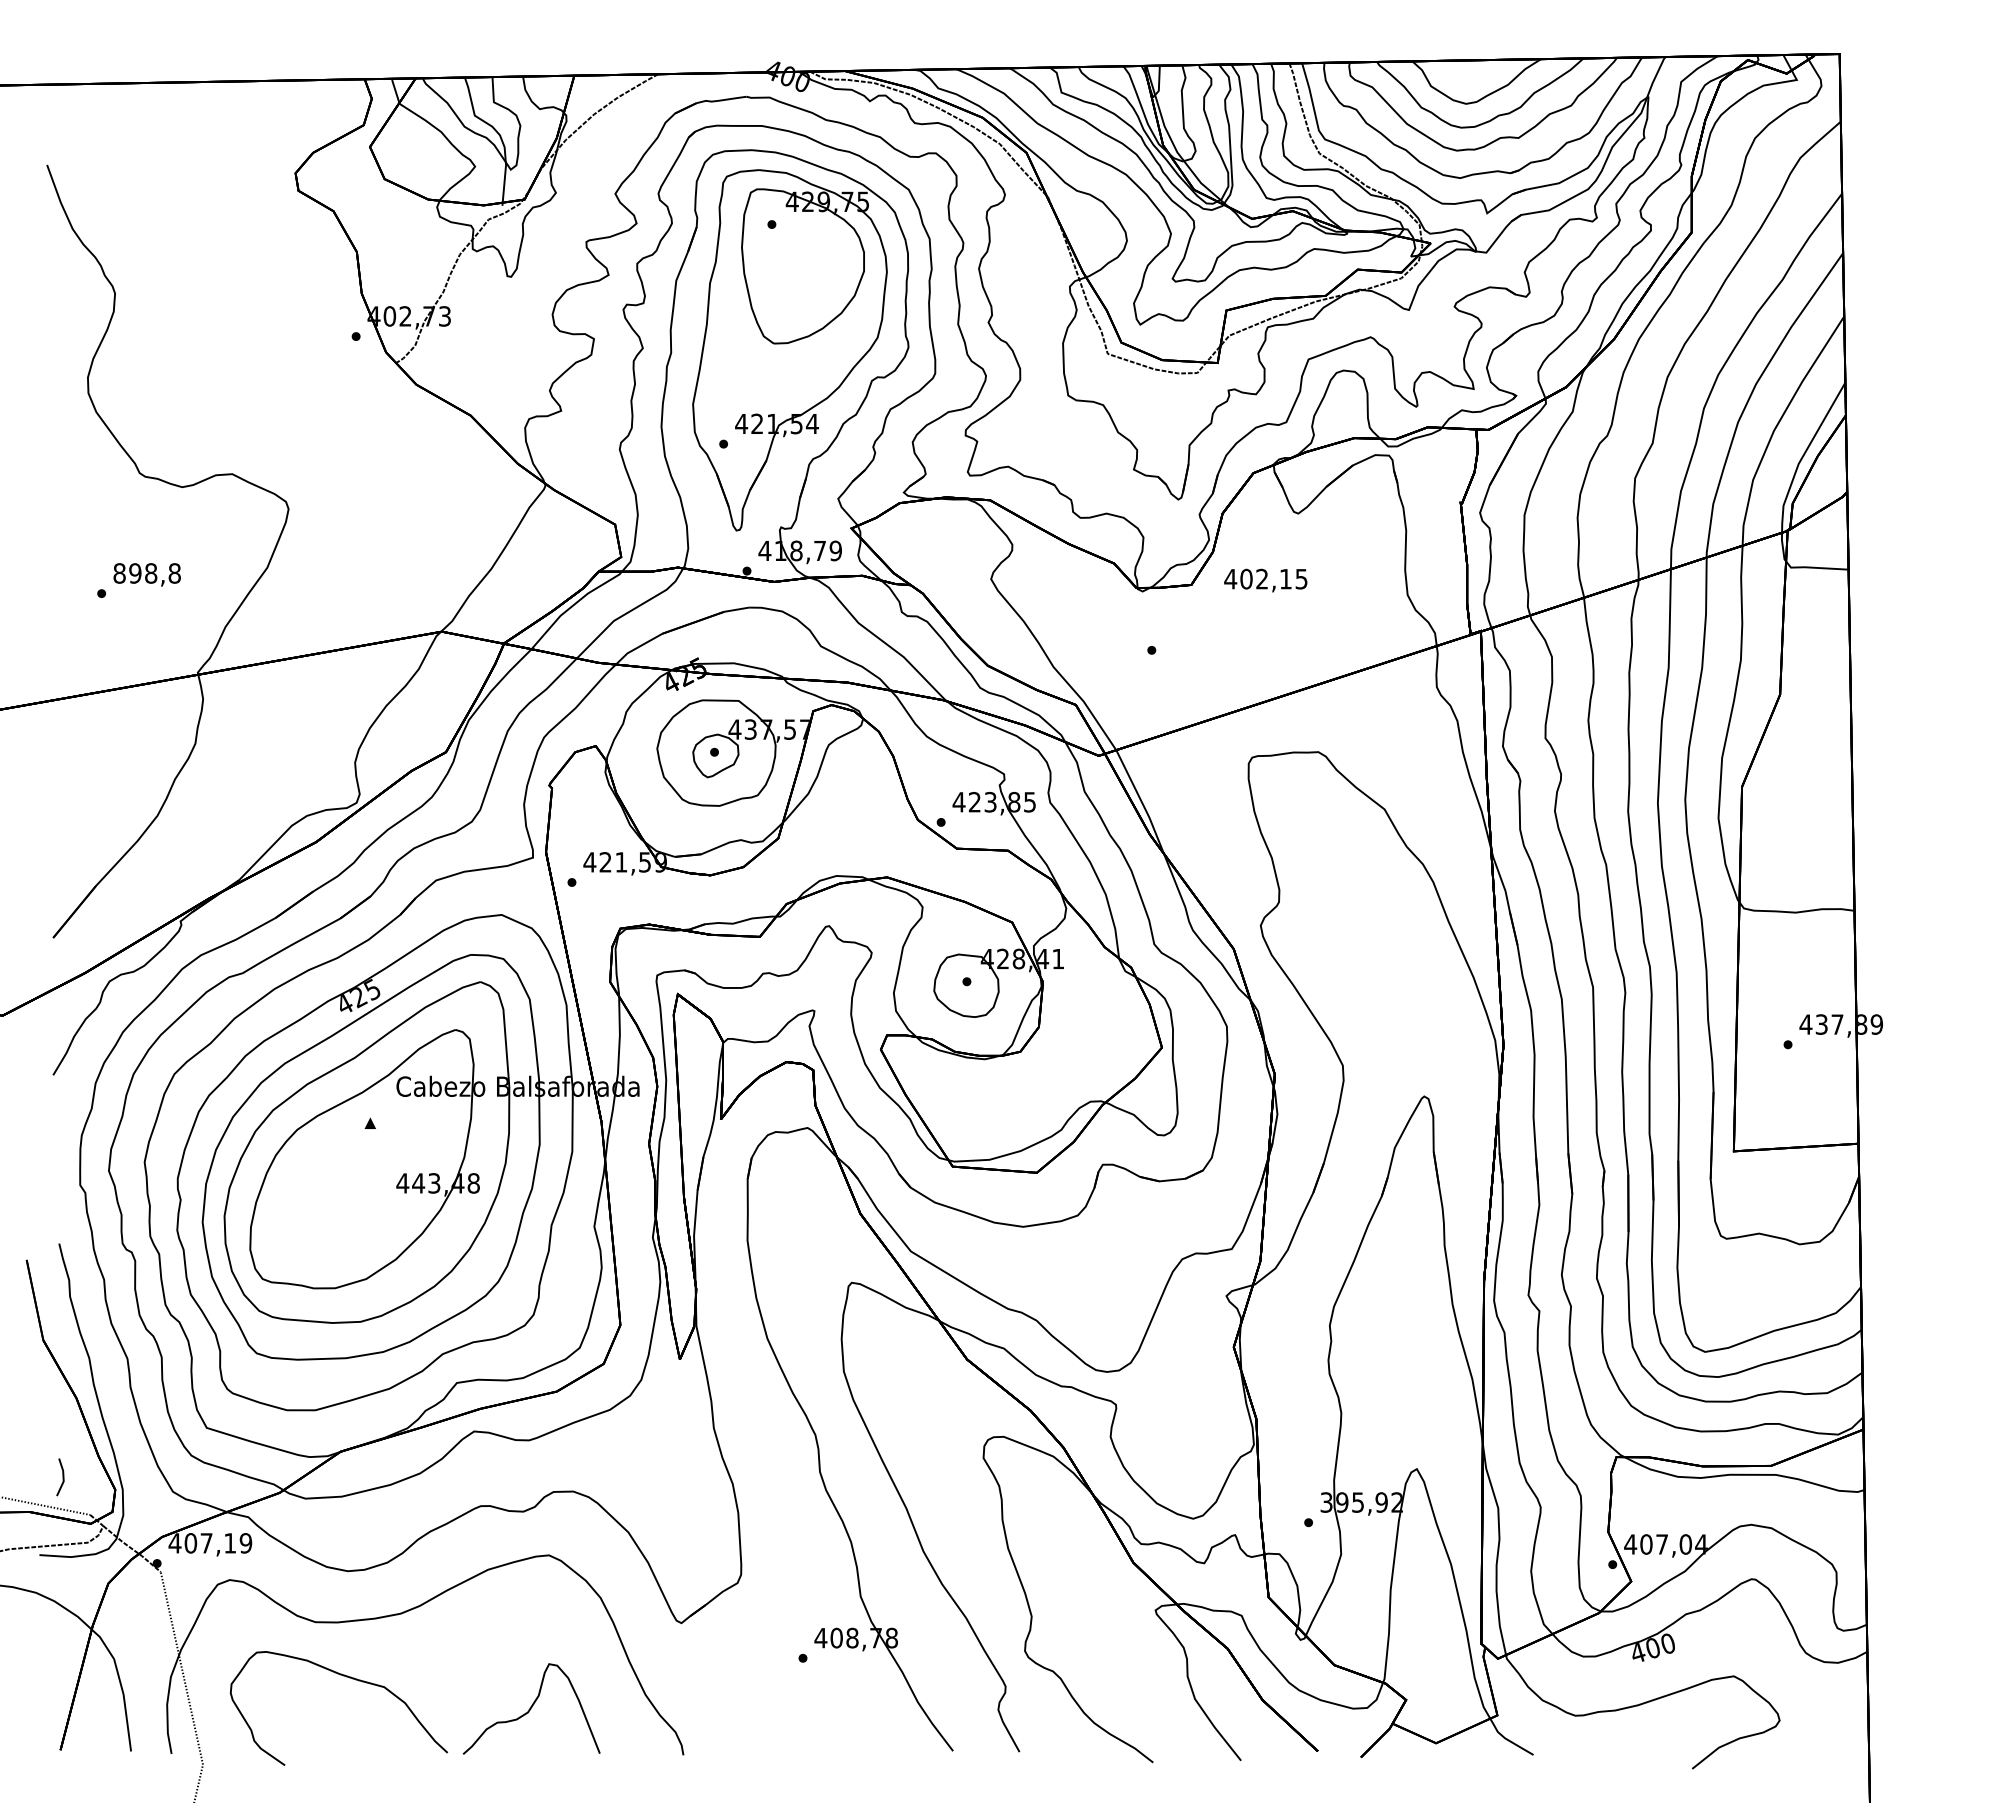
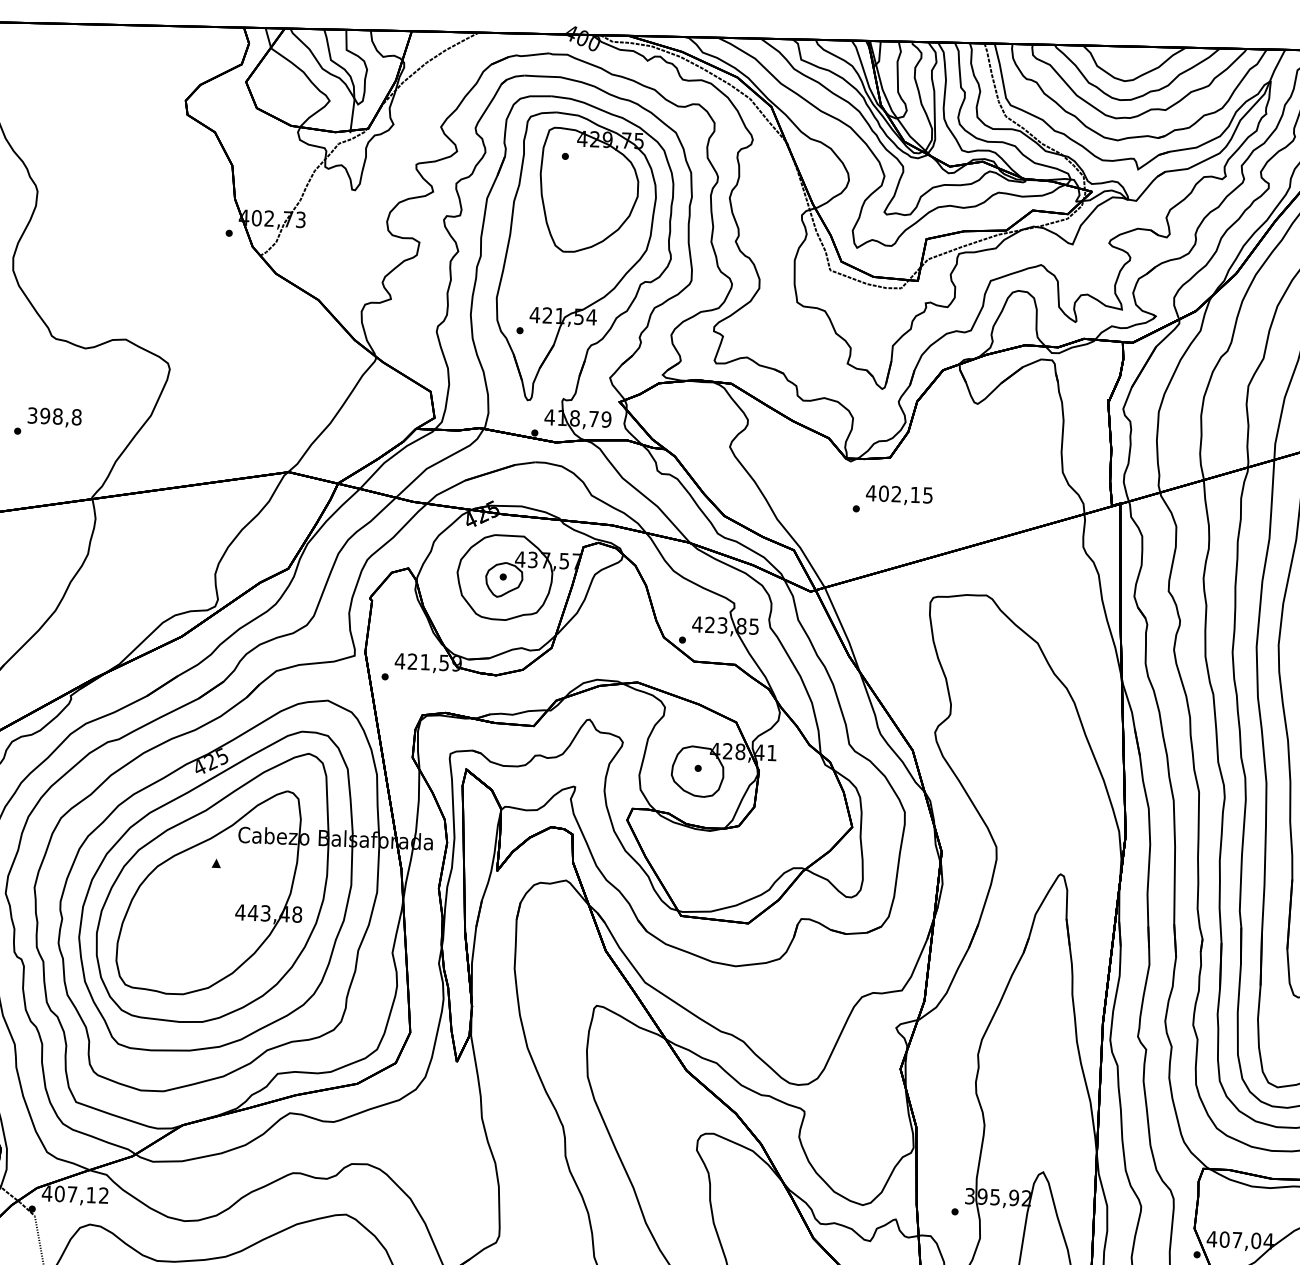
text: (119, 573) -> (32, 415), 898,8 -> 398,8
text: (1265, 580) -> (899, 495), moved
text: (245, 1543) -> (103, 1195), 407,19 -> 407,12

